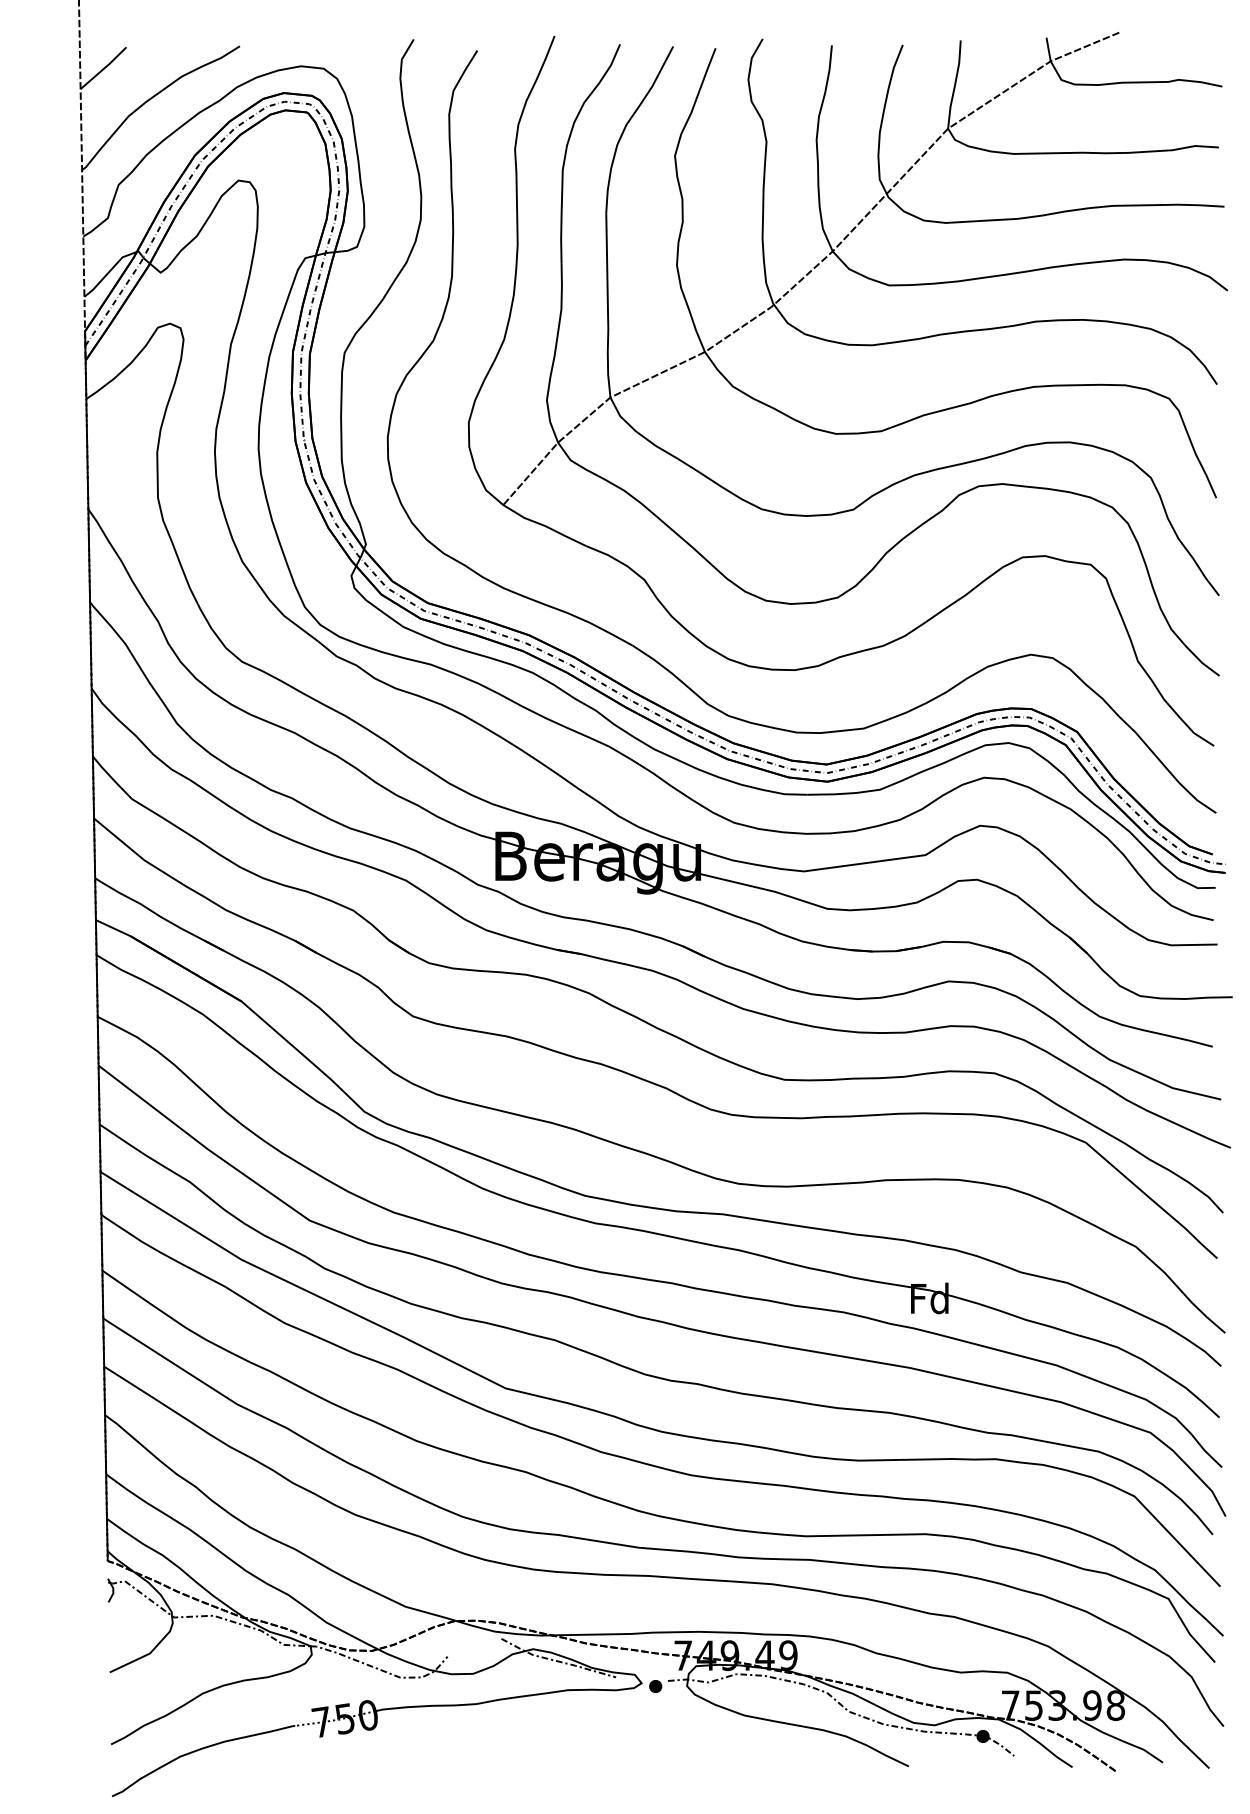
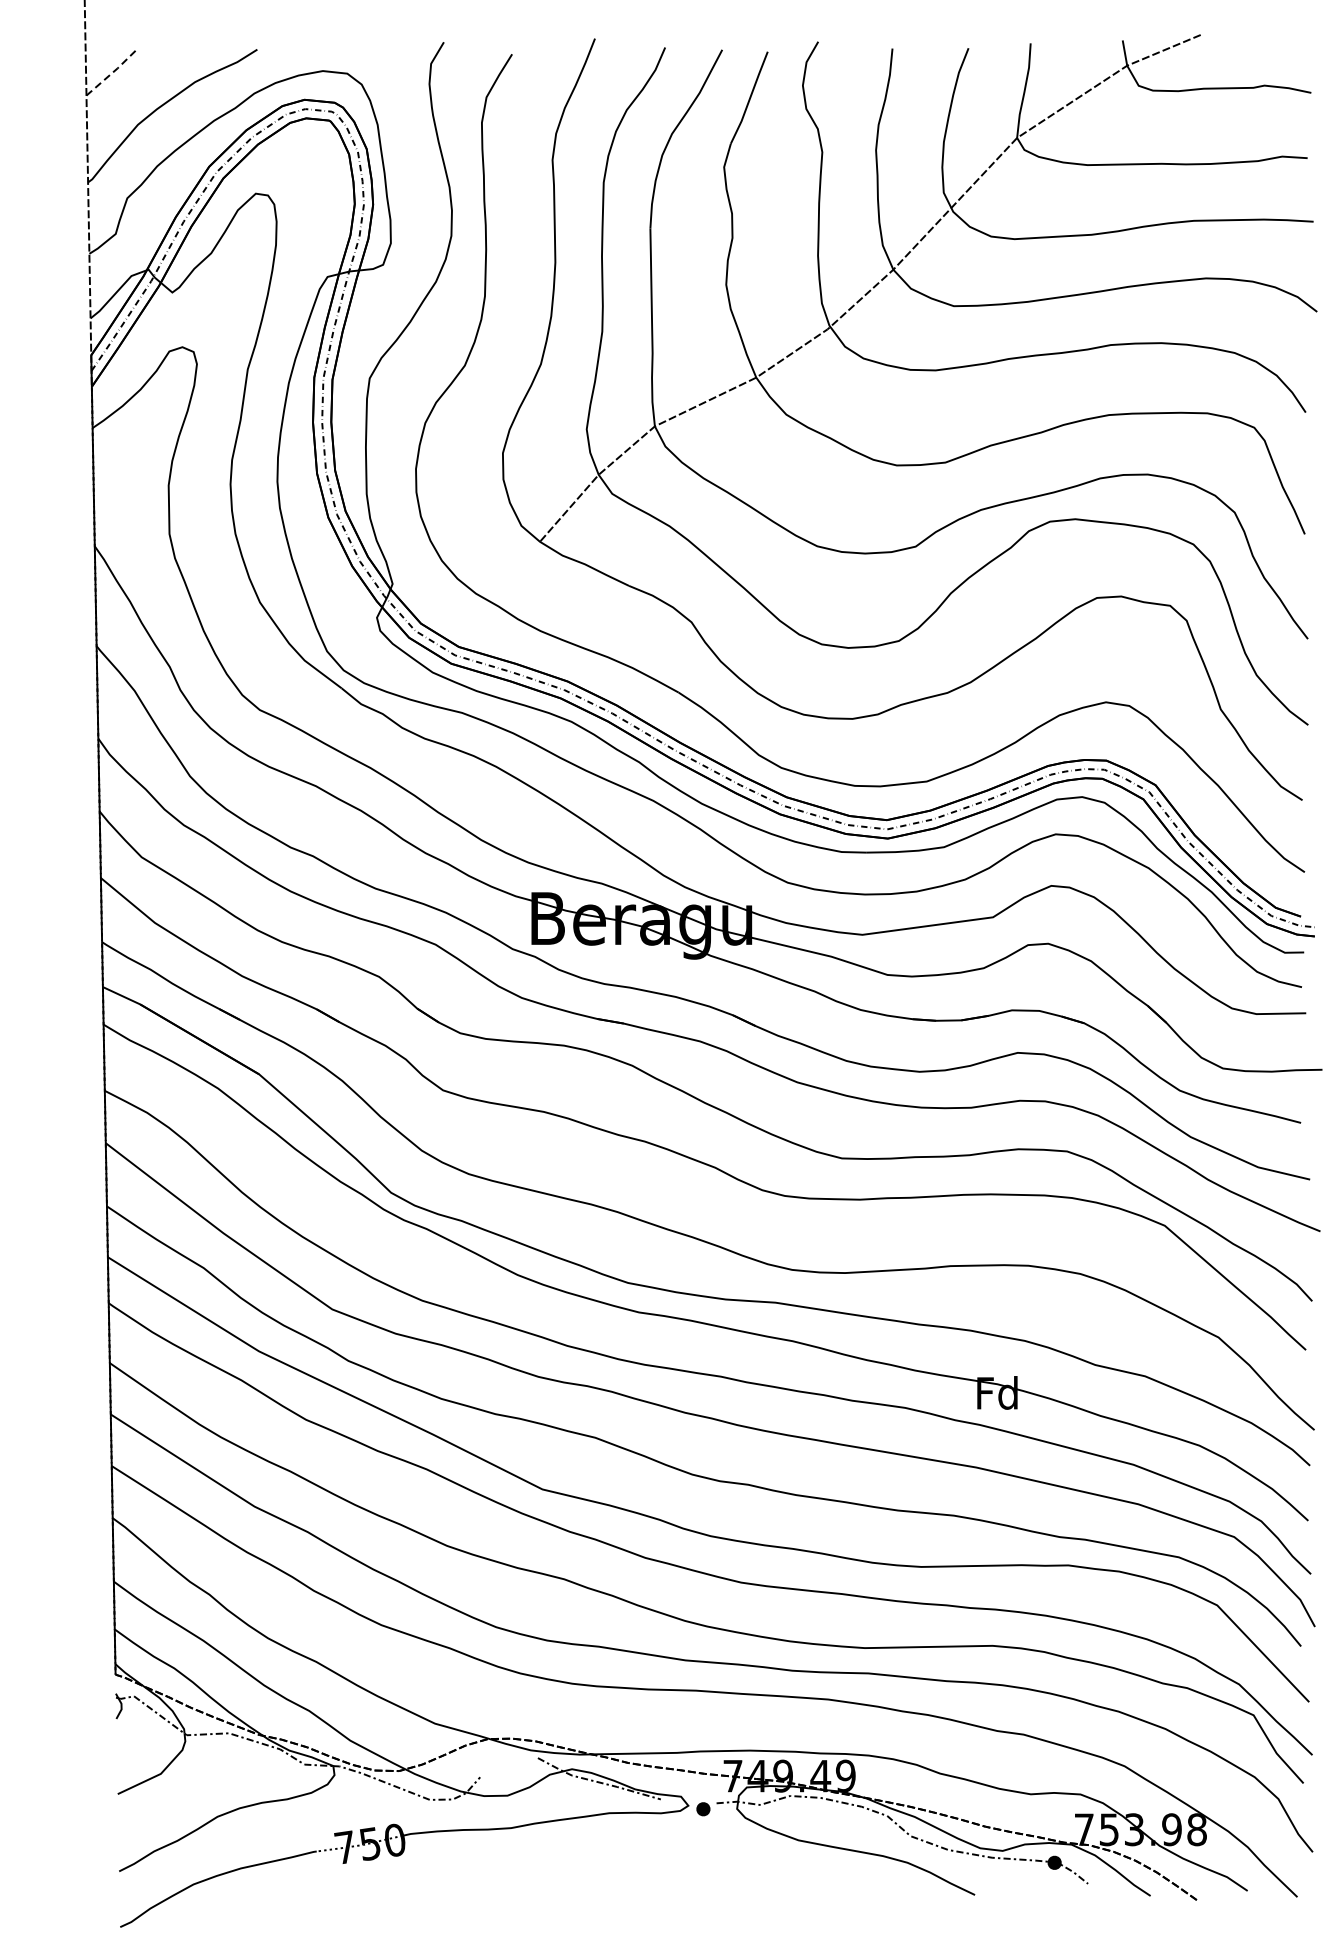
line: (104, 68) -> (112, 73), solid -> dashed

